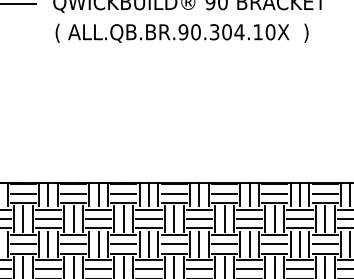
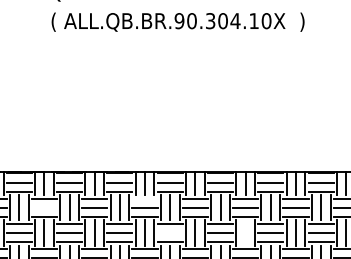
line: (148, 209) -> (144, 198), removed
line: (48, 219) -> (44, 208), removed
line: (249, 243) -> (245, 232), removed
line: (173, 244) -> (169, 233), removed

